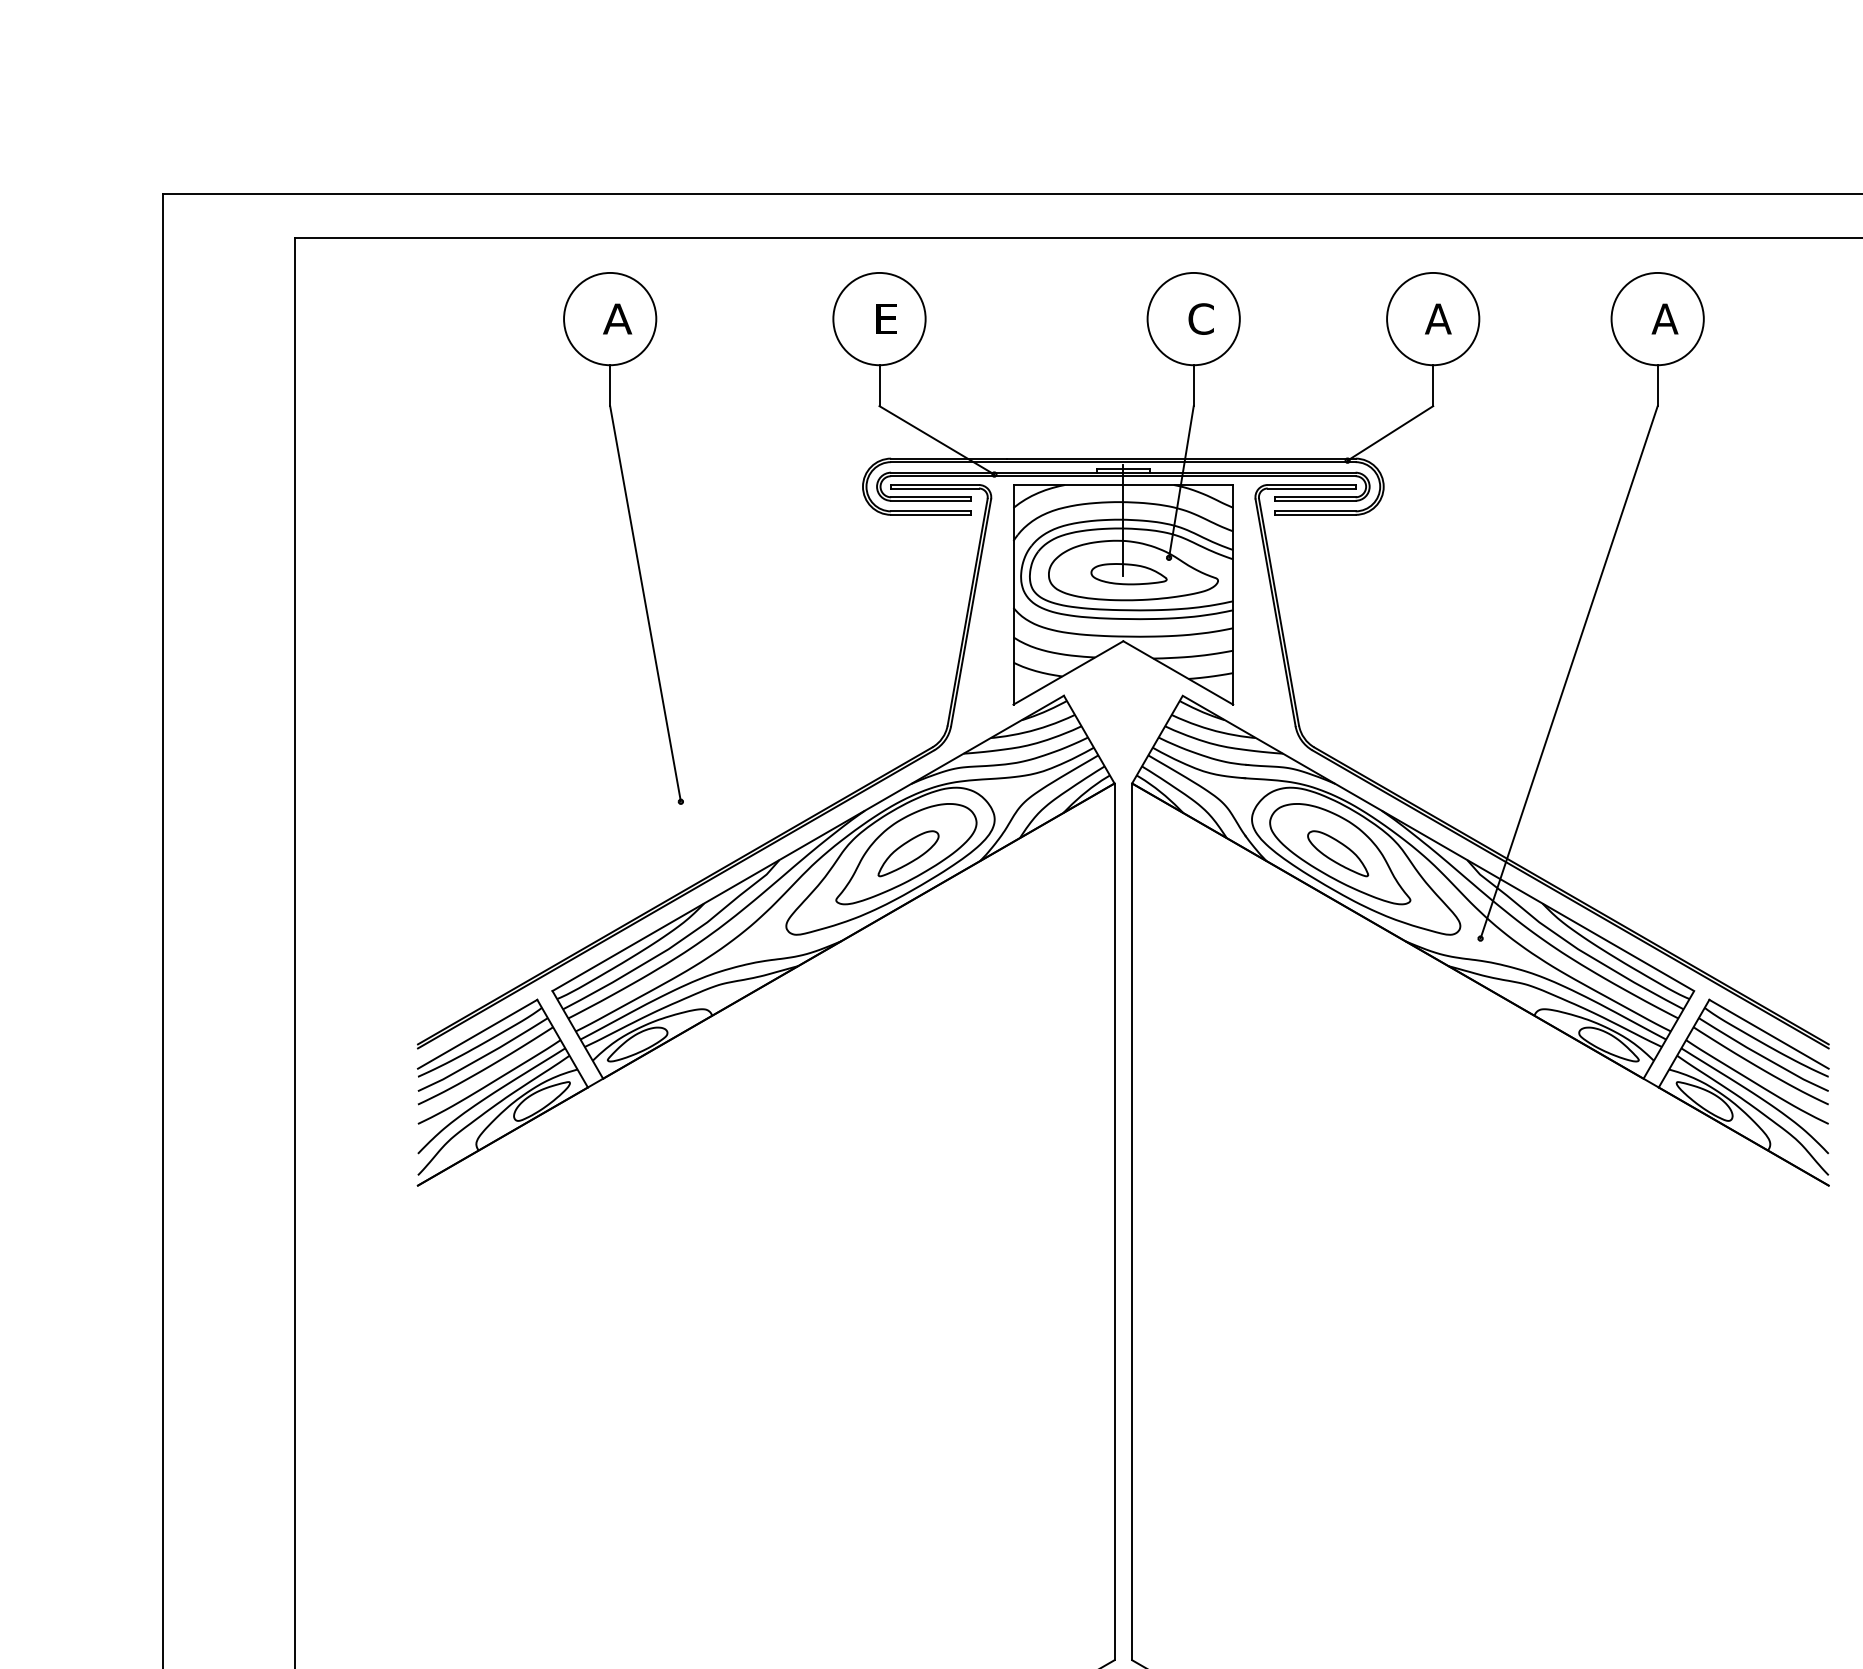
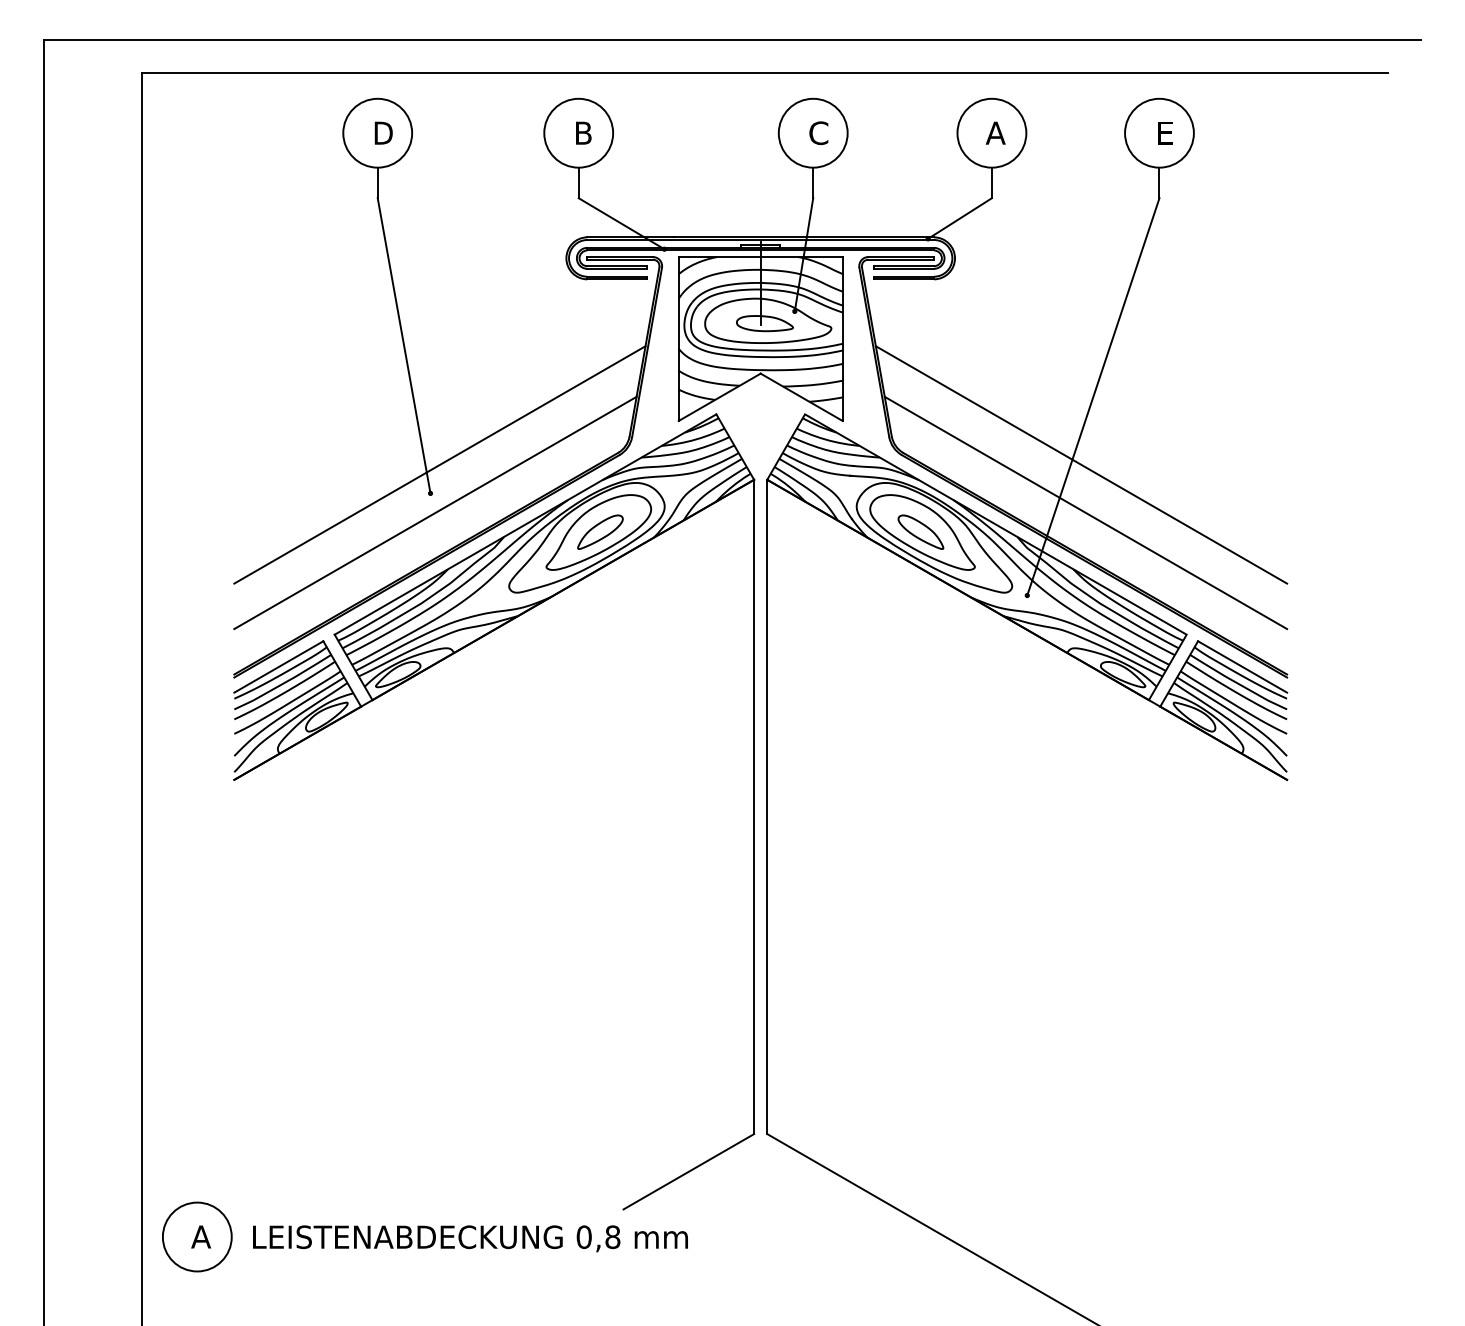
text: (617, 318) -> (383, 132), A -> D
text: (885, 318) -> (583, 132), E -> B
text: (1664, 318) -> (1164, 132), A -> E
line: (692, 762) -> (439, 464), added
line: (1553, 762) -> (1081, 464), added
line: (687, 827) -> (435, 512), added
line: (1558, 827) -> (1085, 512), added

